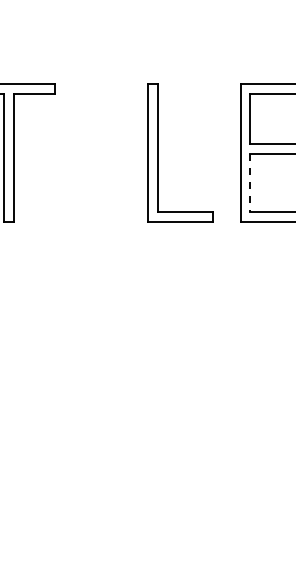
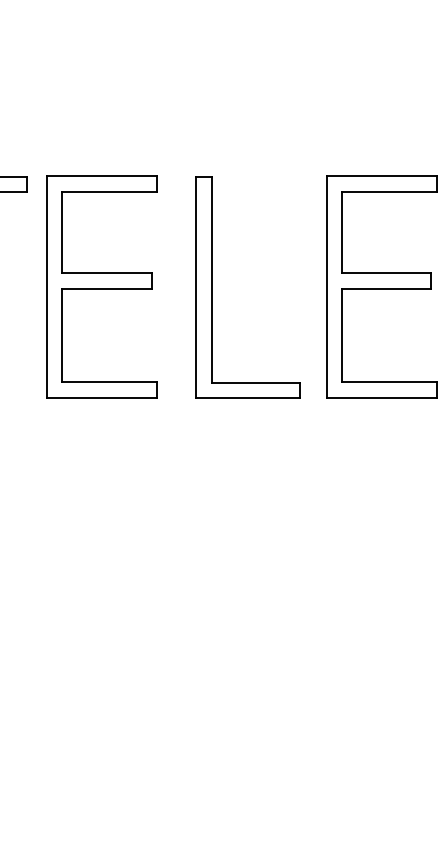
part: (101, 152) -> (102, 286), added
part: (158, 152) -> (212, 286), moved
line: (250, 183) -> (342, 336), dashed -> solid

